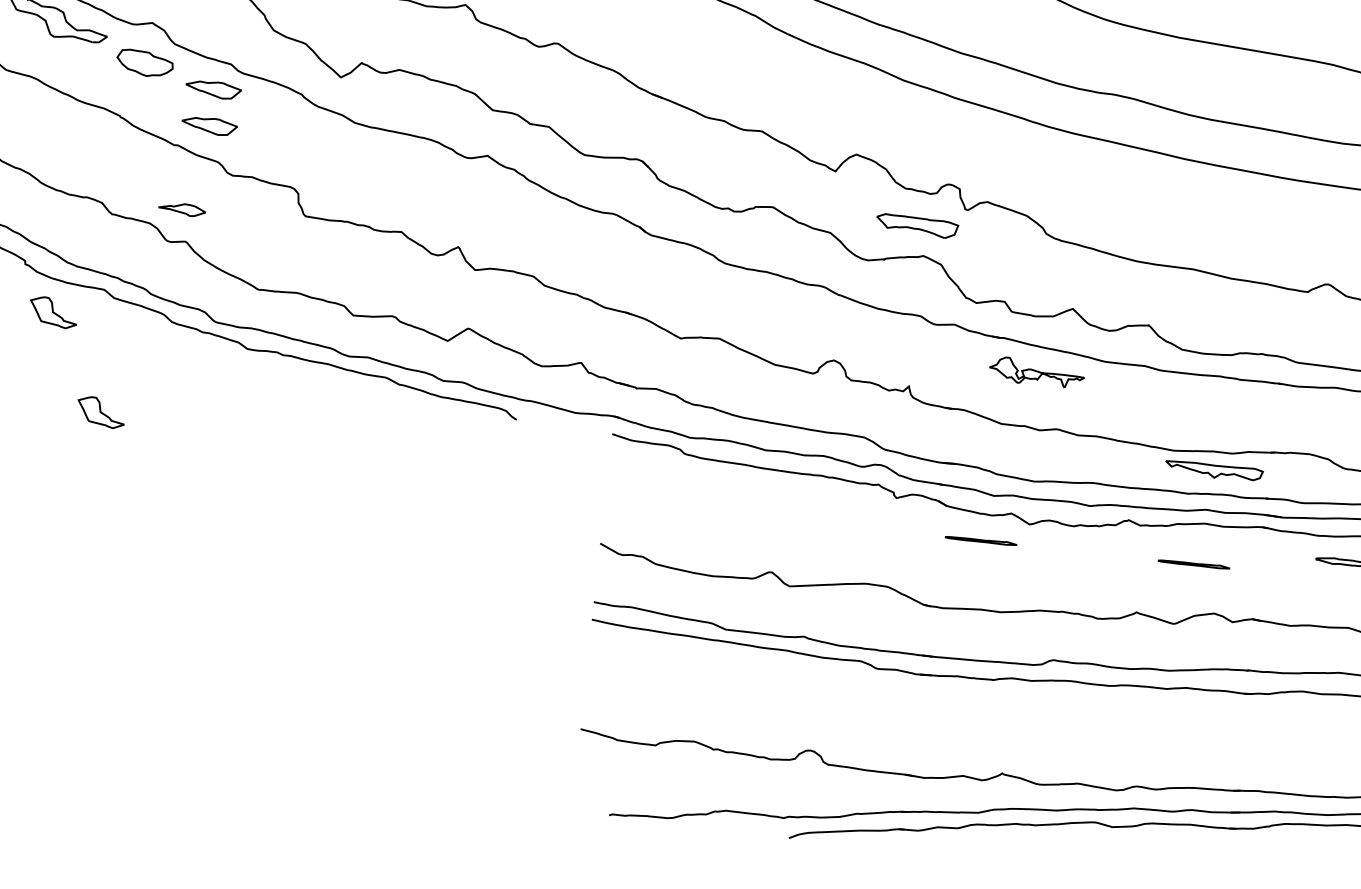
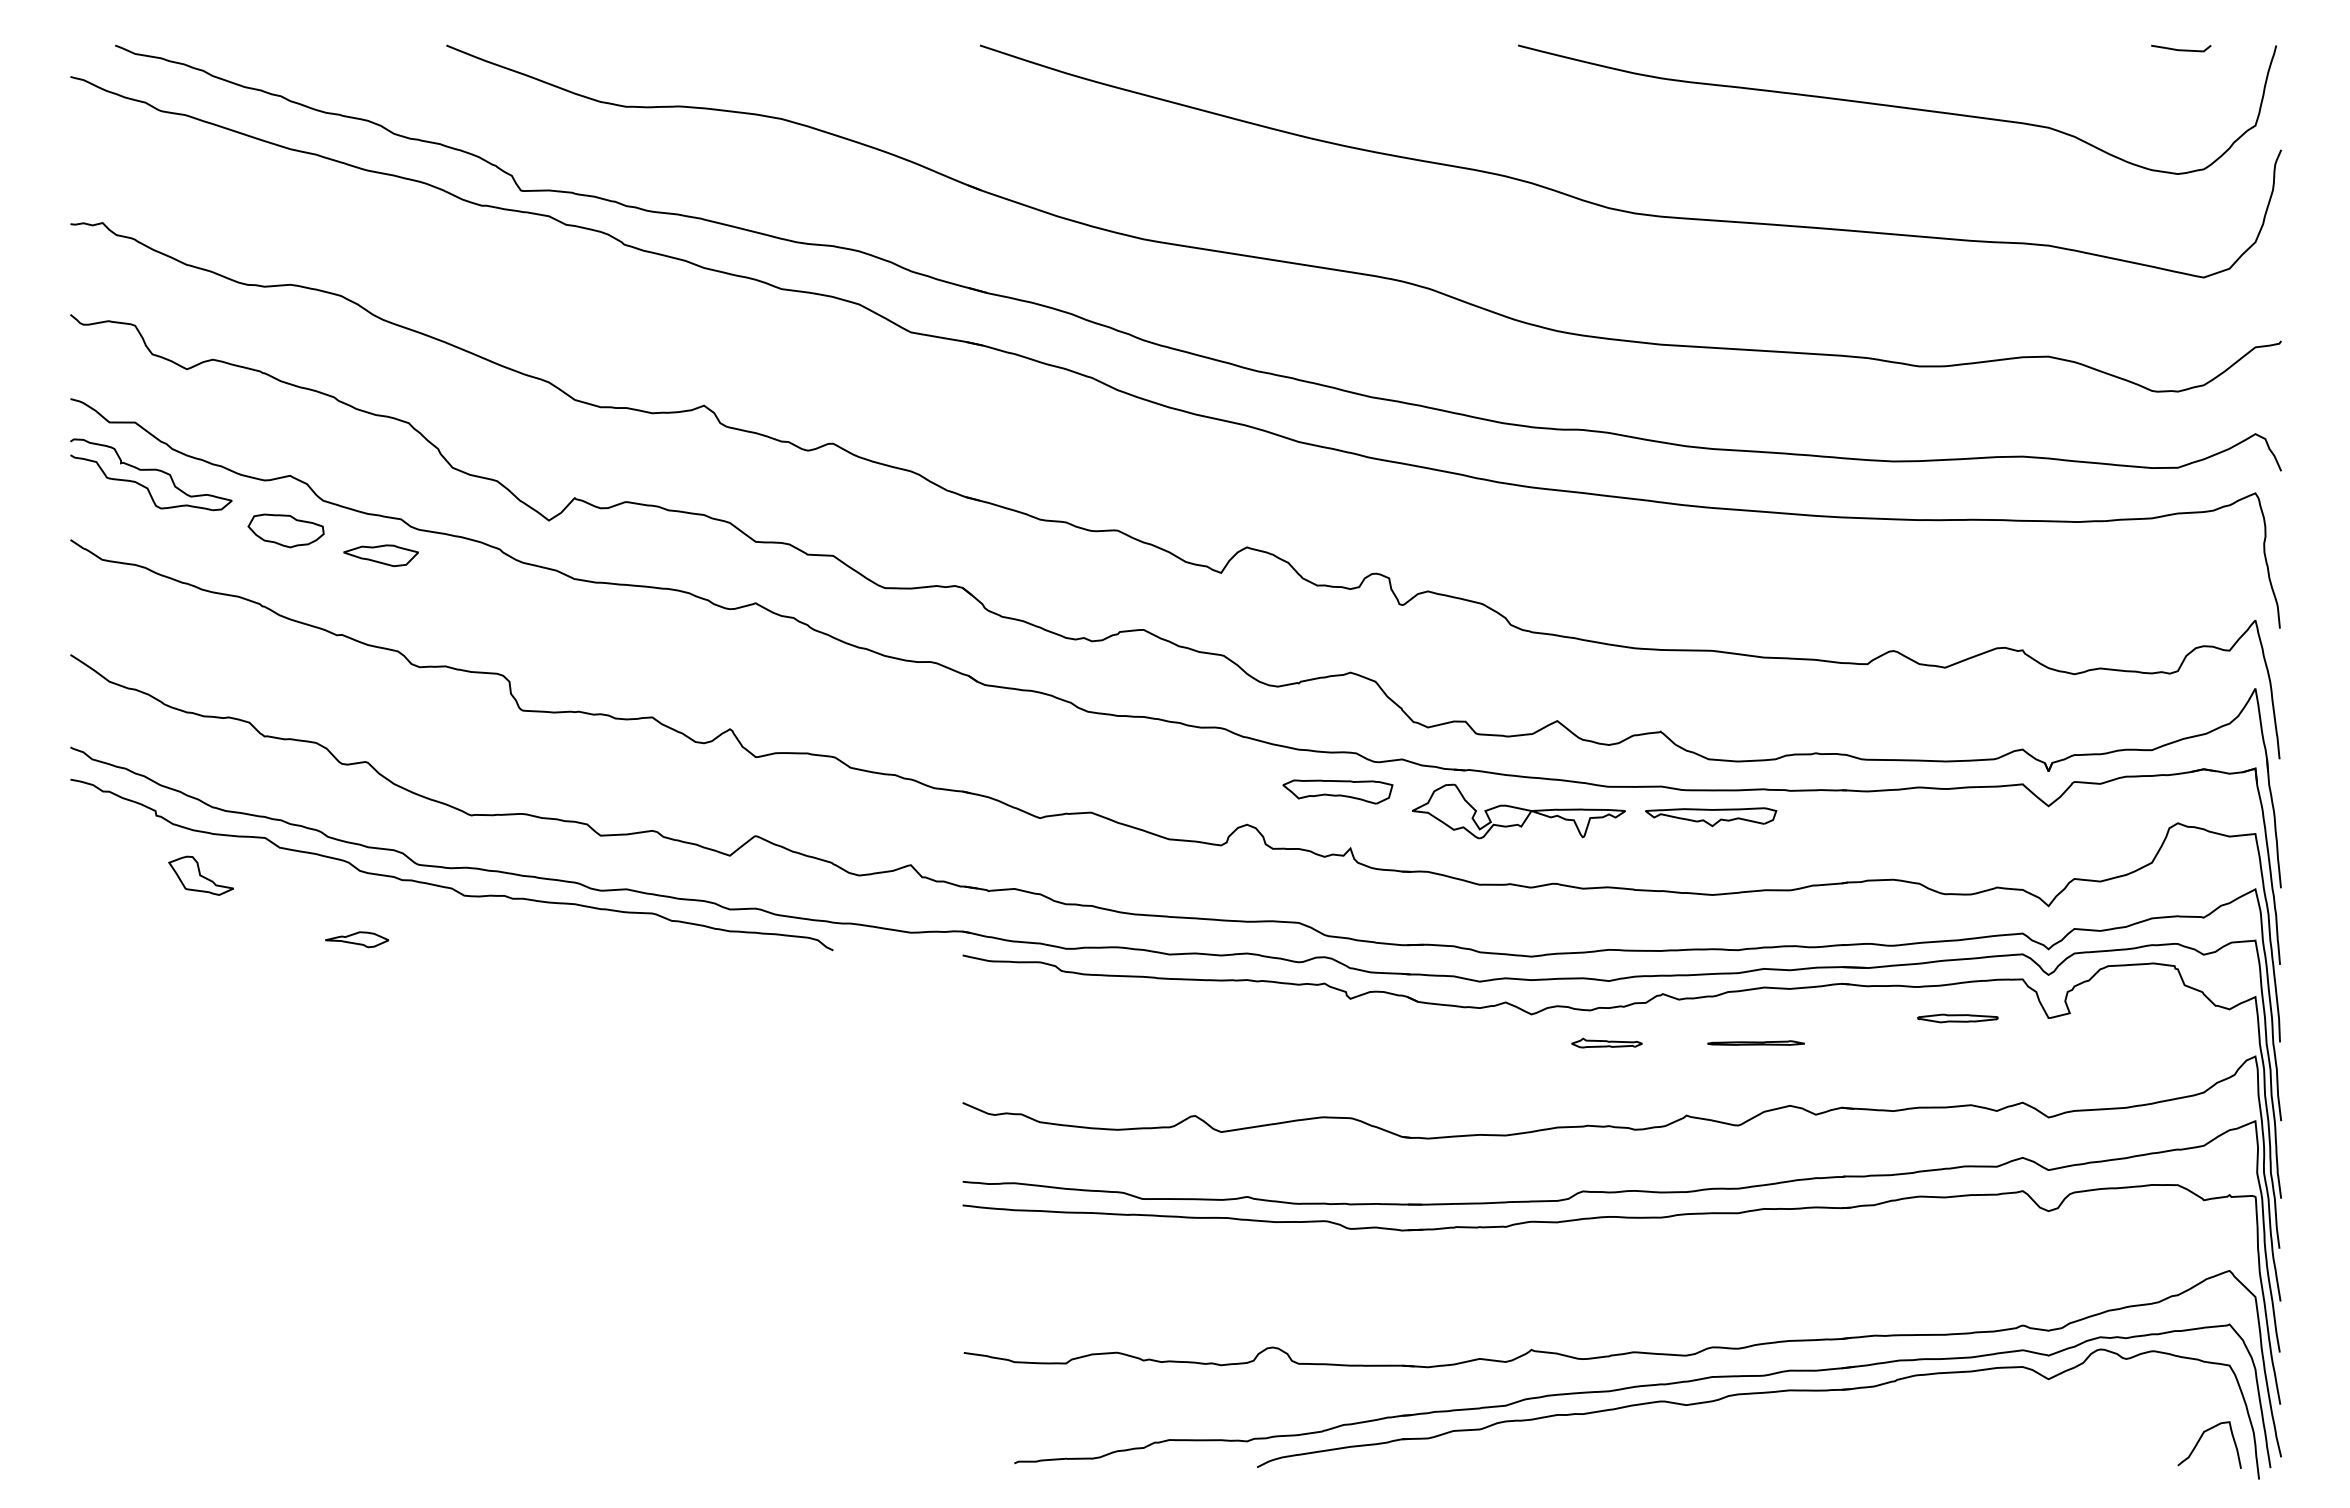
part: (209, 125) -> (380, 604), removed
part: (182, 209) -> (357, 939), moved
part: (916, 225) -> (1337, 791), moved
part: (1036, 372) -> (1518, 811), size x1.67
part: (100, 412) -> (278, 1001), removed
part: (1214, 471) -> (1711, 817), moved
part: (980, 540) -> (1468, 1042), removed
part: (1083, 551) -> (1606, 1042), added

